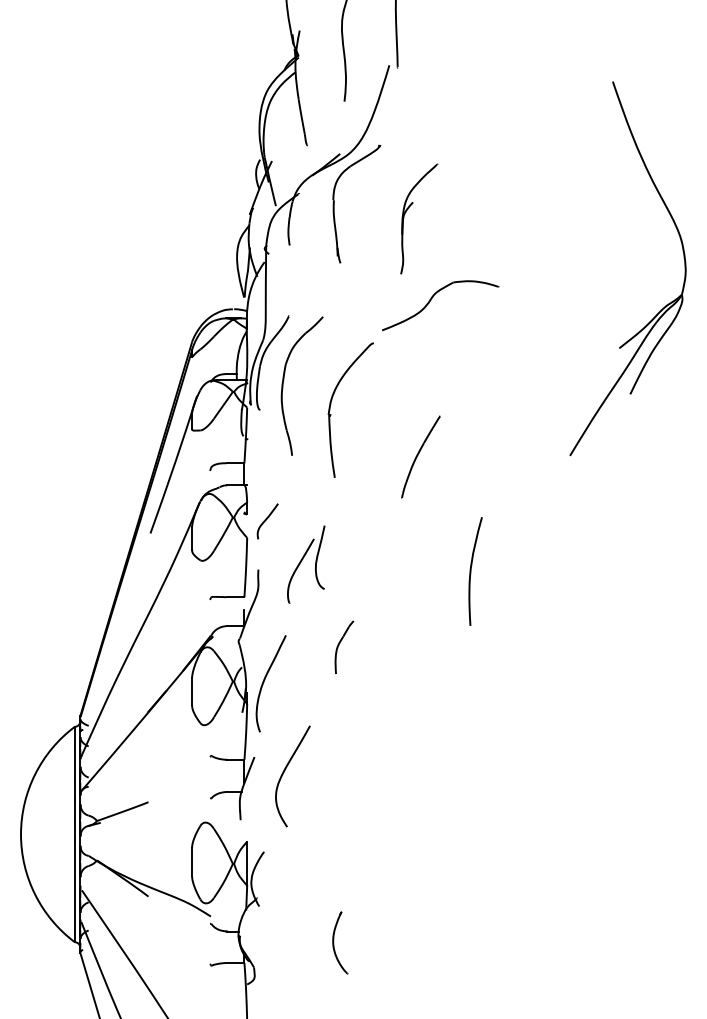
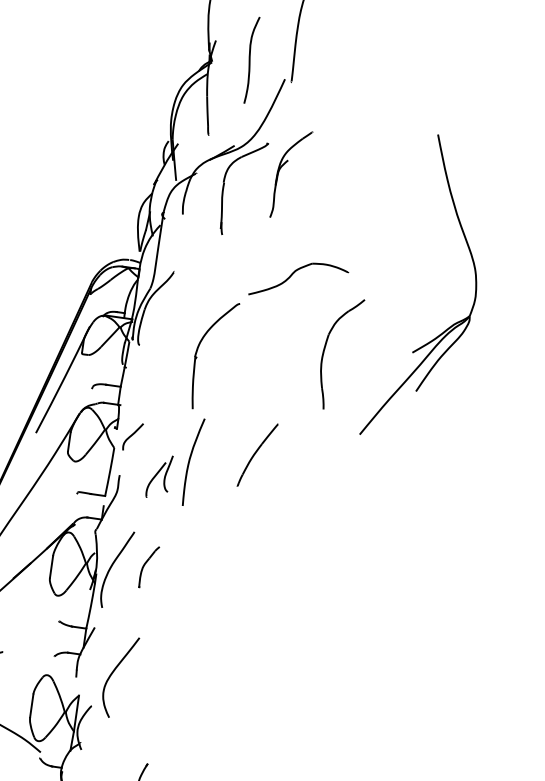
part: (409, 208) -> (284, 164), moved
part: (665, 305) -> (455, 323), moved
part: (284, 380) -> (326, 347), moved
part: (420, 456) -> (257, 454), moved
part: (306, 564) -> (159, 476), size x0.7
curve: (471, 571) -> (189, 461), moved
part: (344, 646) -> (149, 566), moved
curve: (284, 772) -> (113, 672), moved

